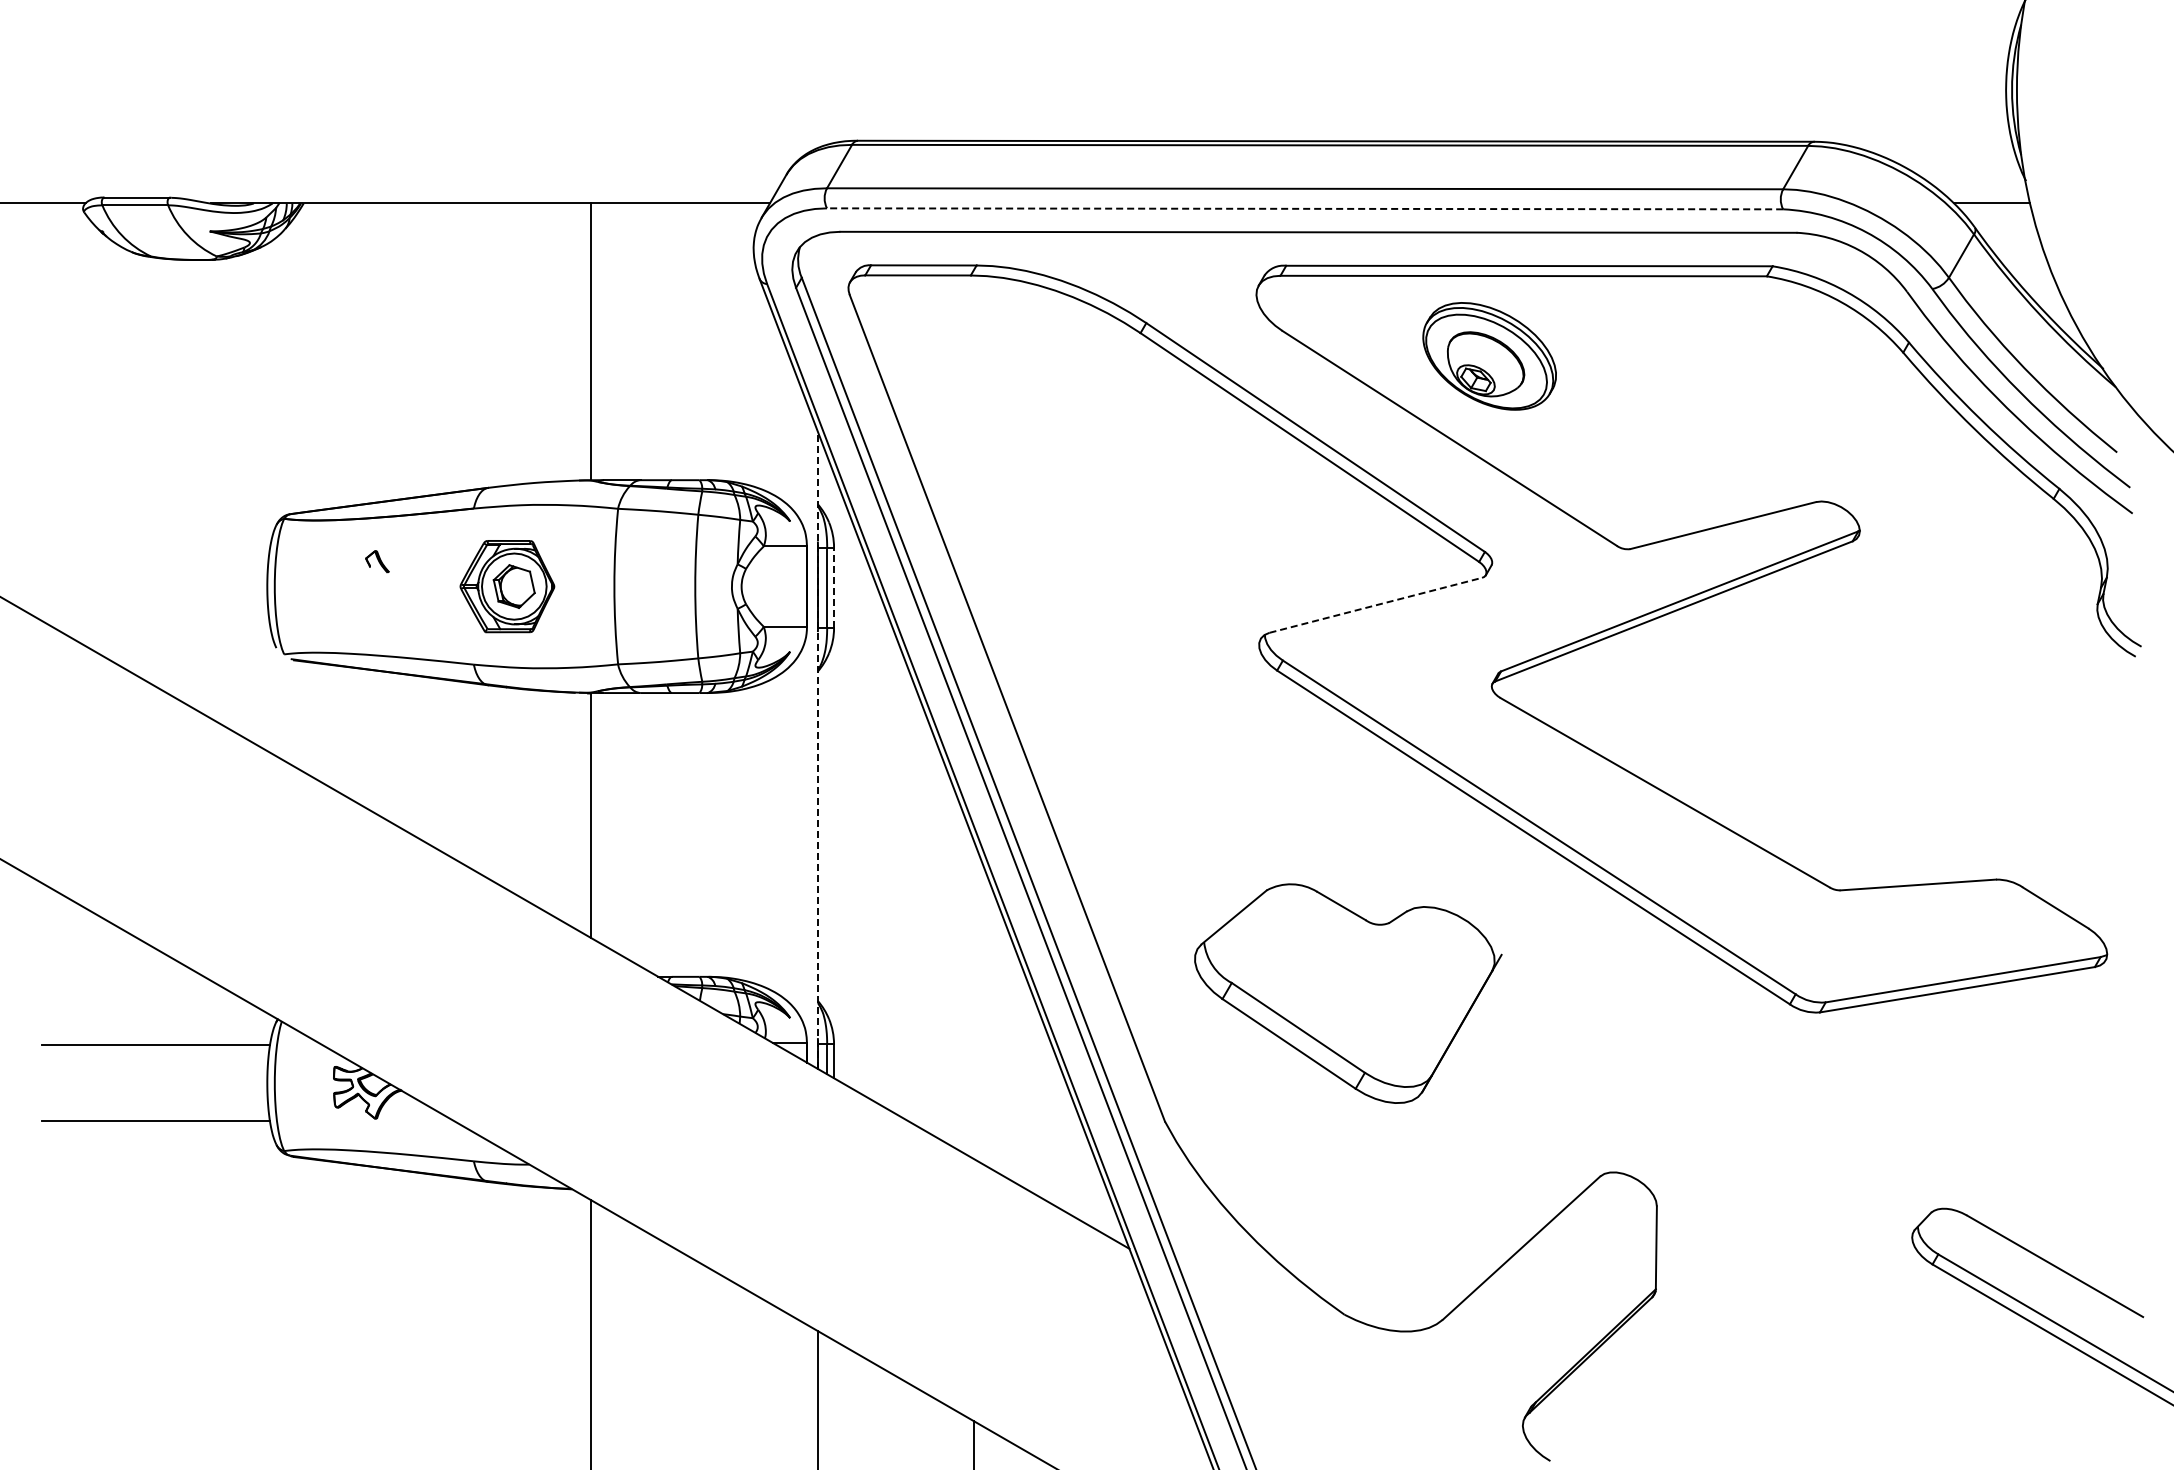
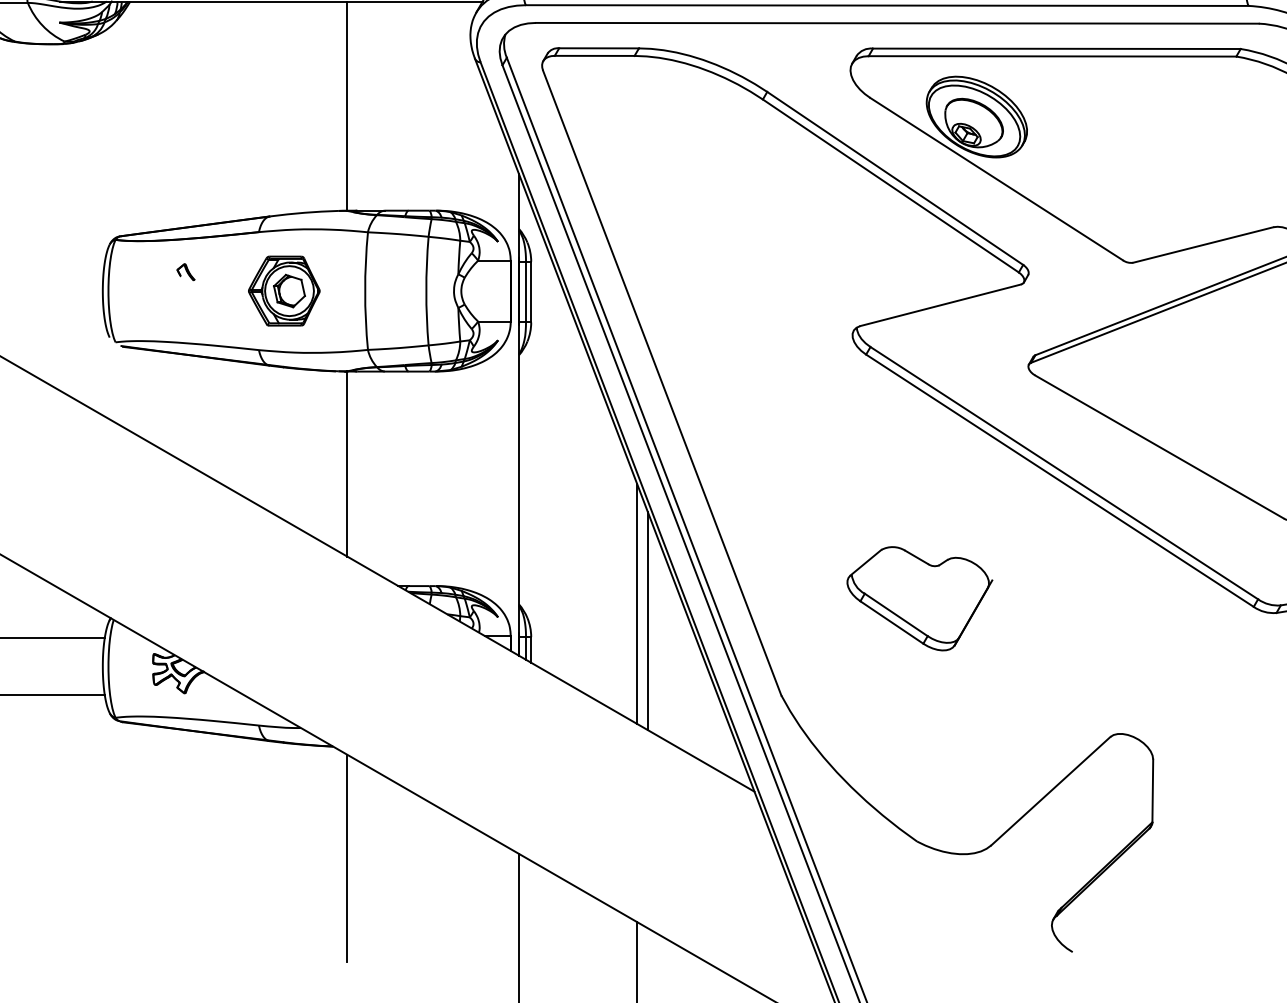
line: (1304, 208) -> (886, 5), dashed -> solid
part: (1489, 356) -> (976, 117), moved
line: (834, 587) -> (531, 291), dashed -> solid
line: (1375, 605) -> (940, 305), dashed -> solid
line: (817, 750) -> (518, 415), dashed -> solid
part: (1347, 993) -> (919, 598), size x0.62
line: (974, 1000) -> (637, 603), added
line: (988, 1022) -> (647, 620), added

